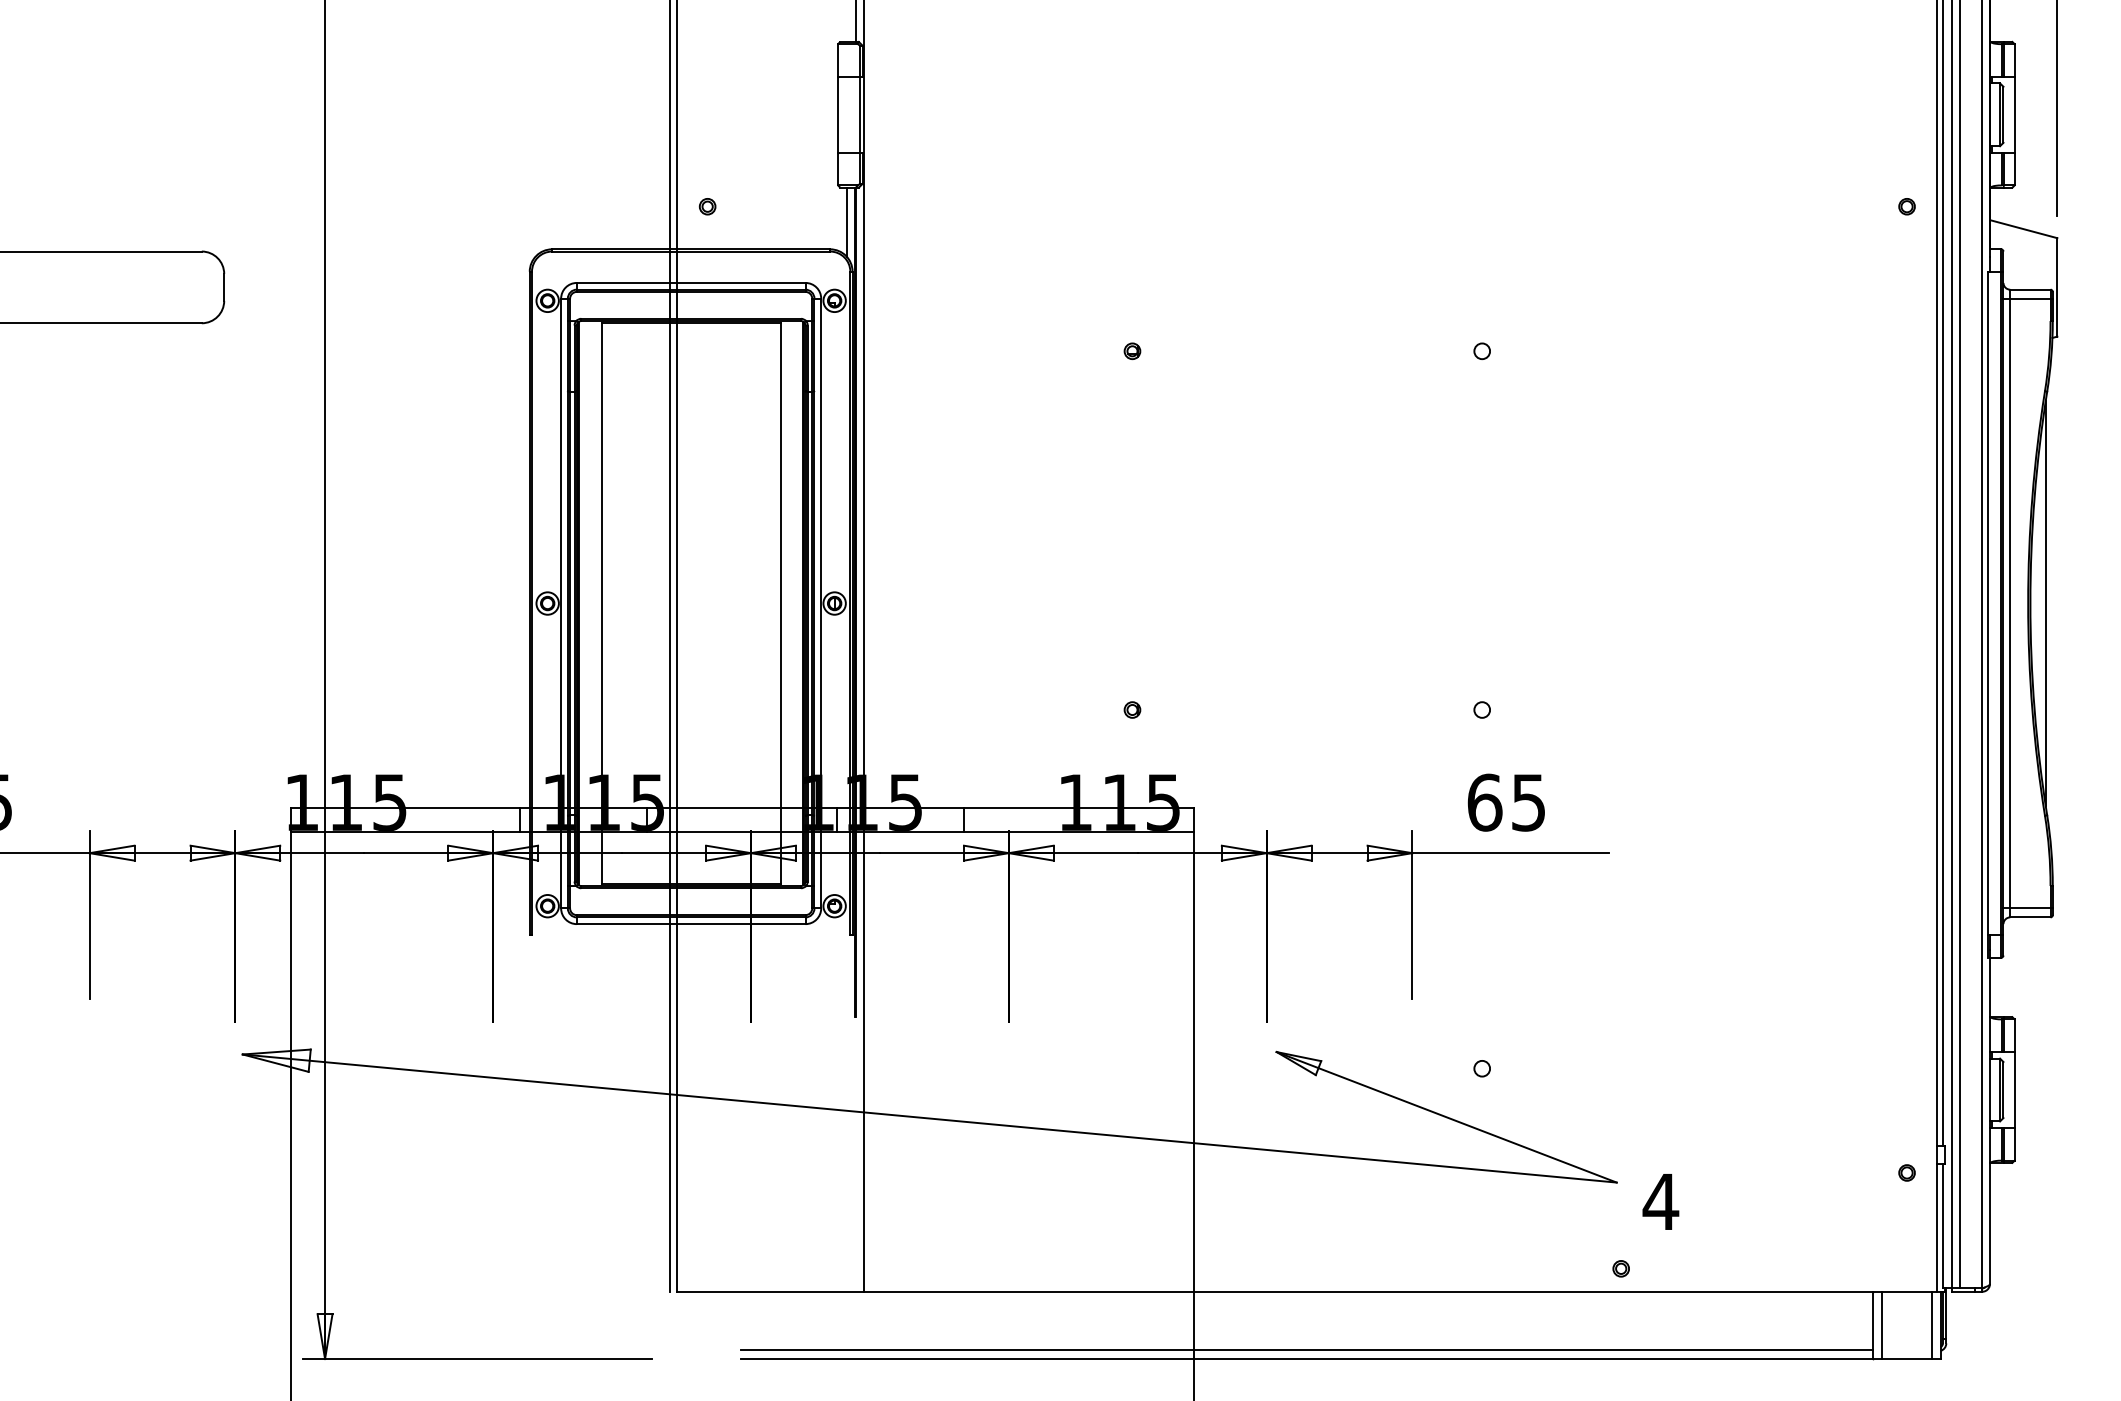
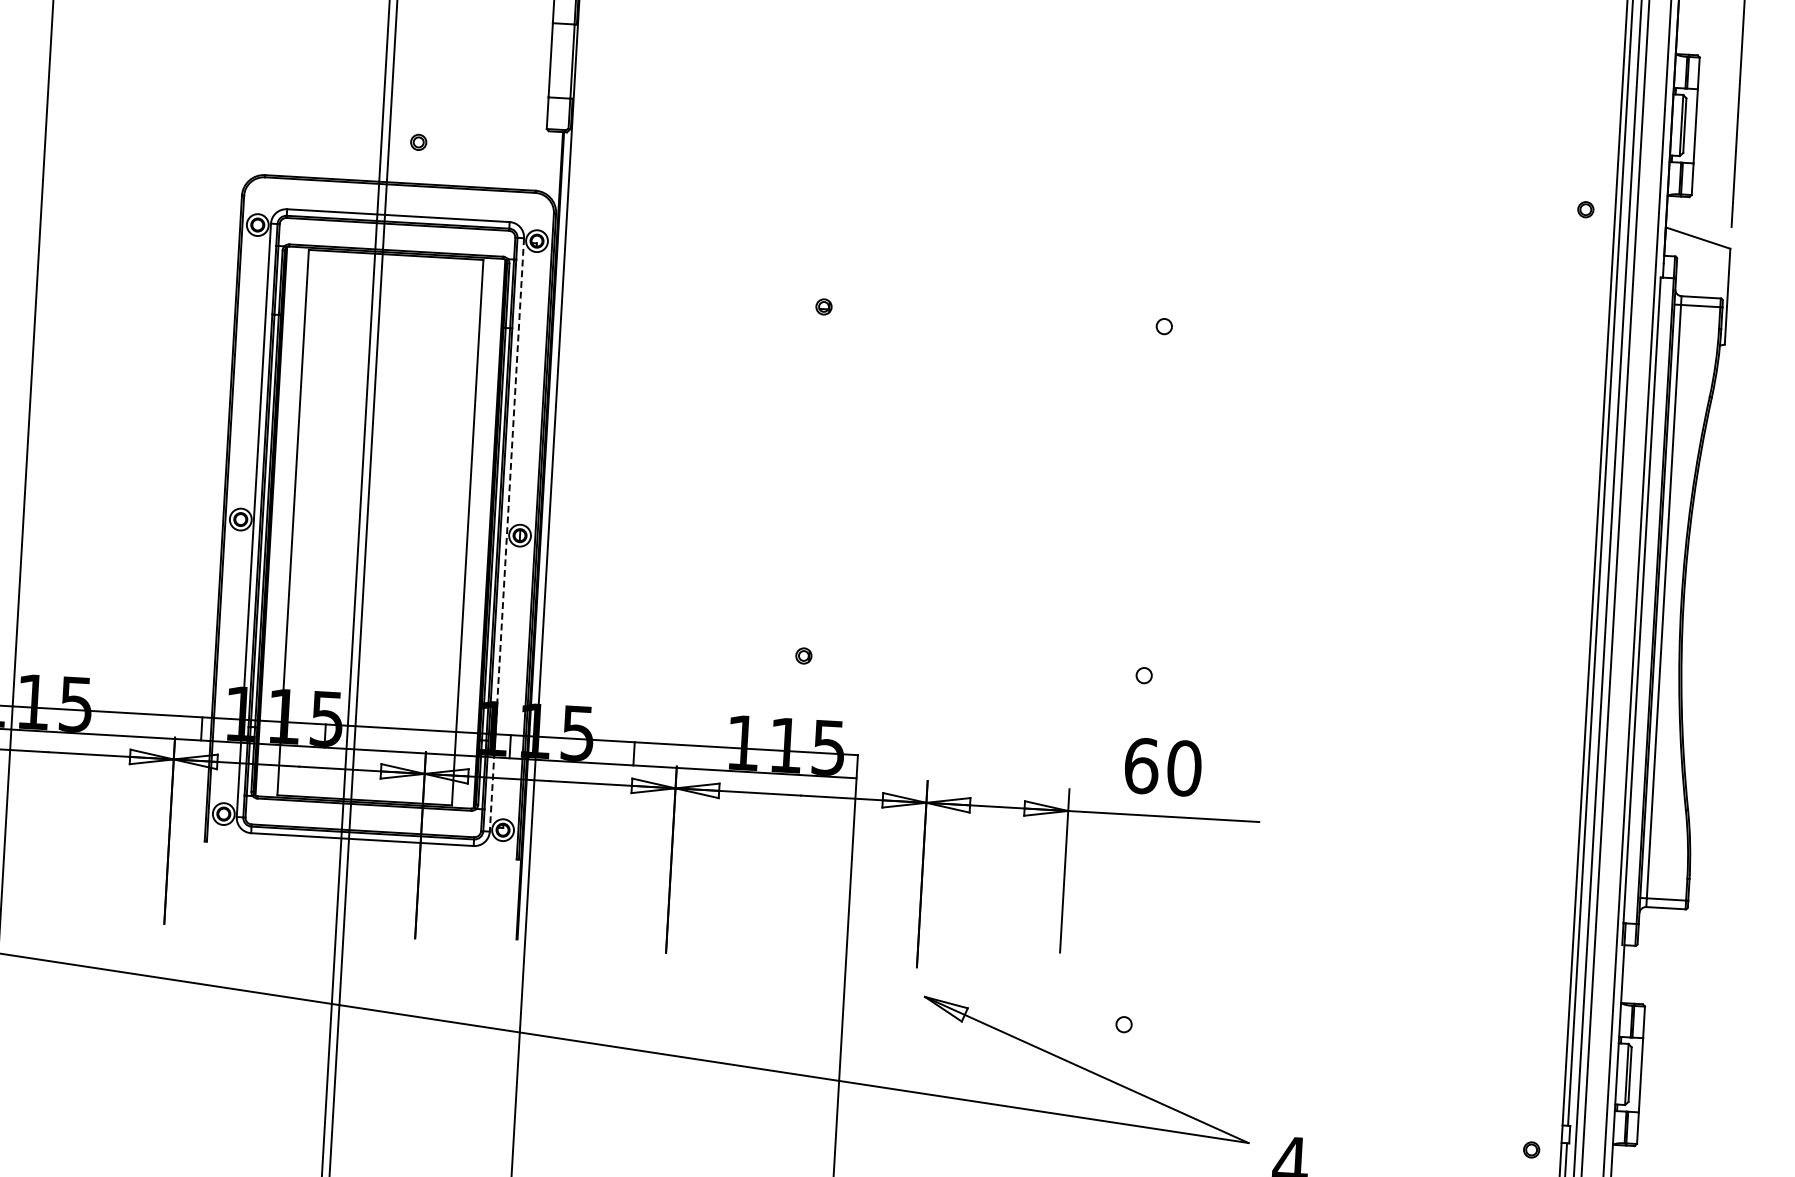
line: (846, 222) -> (552, 165), removed
line: (821, 603) -> (507, 534), solid -> dashed
line: (2046, 603) -> (1699, 603), removed
text: (1528, 802) -> (1184, 768), 65 -> 60

